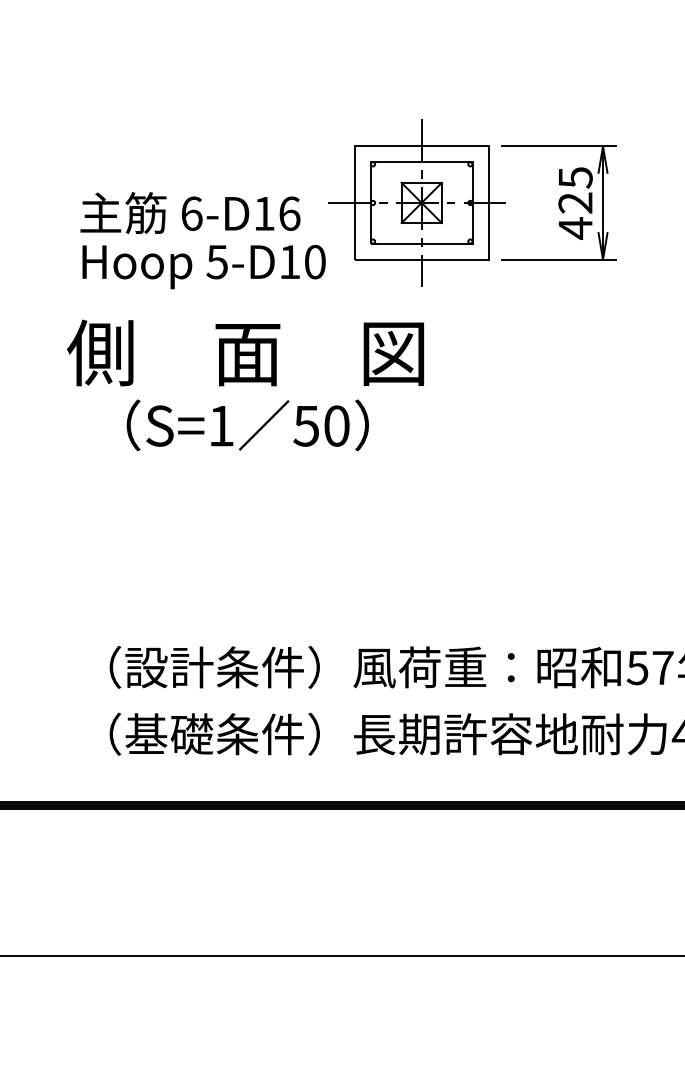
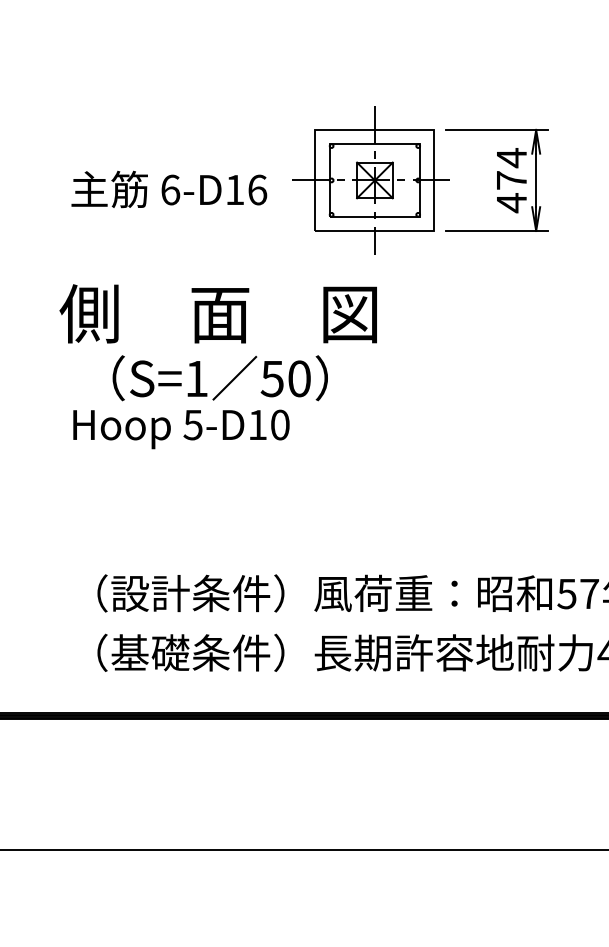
text: (575, 189) -> (511, 168), 425 -> 474
text: (204, 267) -> (181, 429), moved

